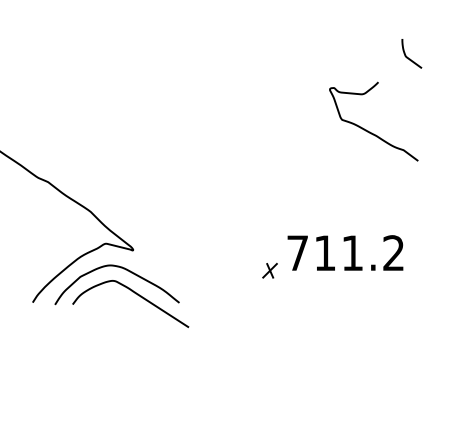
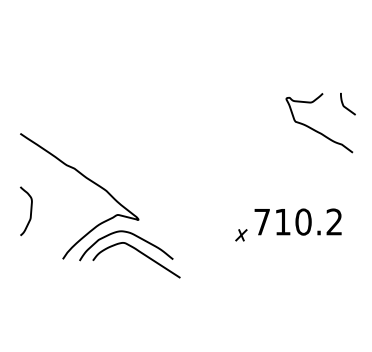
curve: (408, 57) -> (345, 106), moved
text: (352, 252) -> (303, 221), 711.2 -> 710.2

